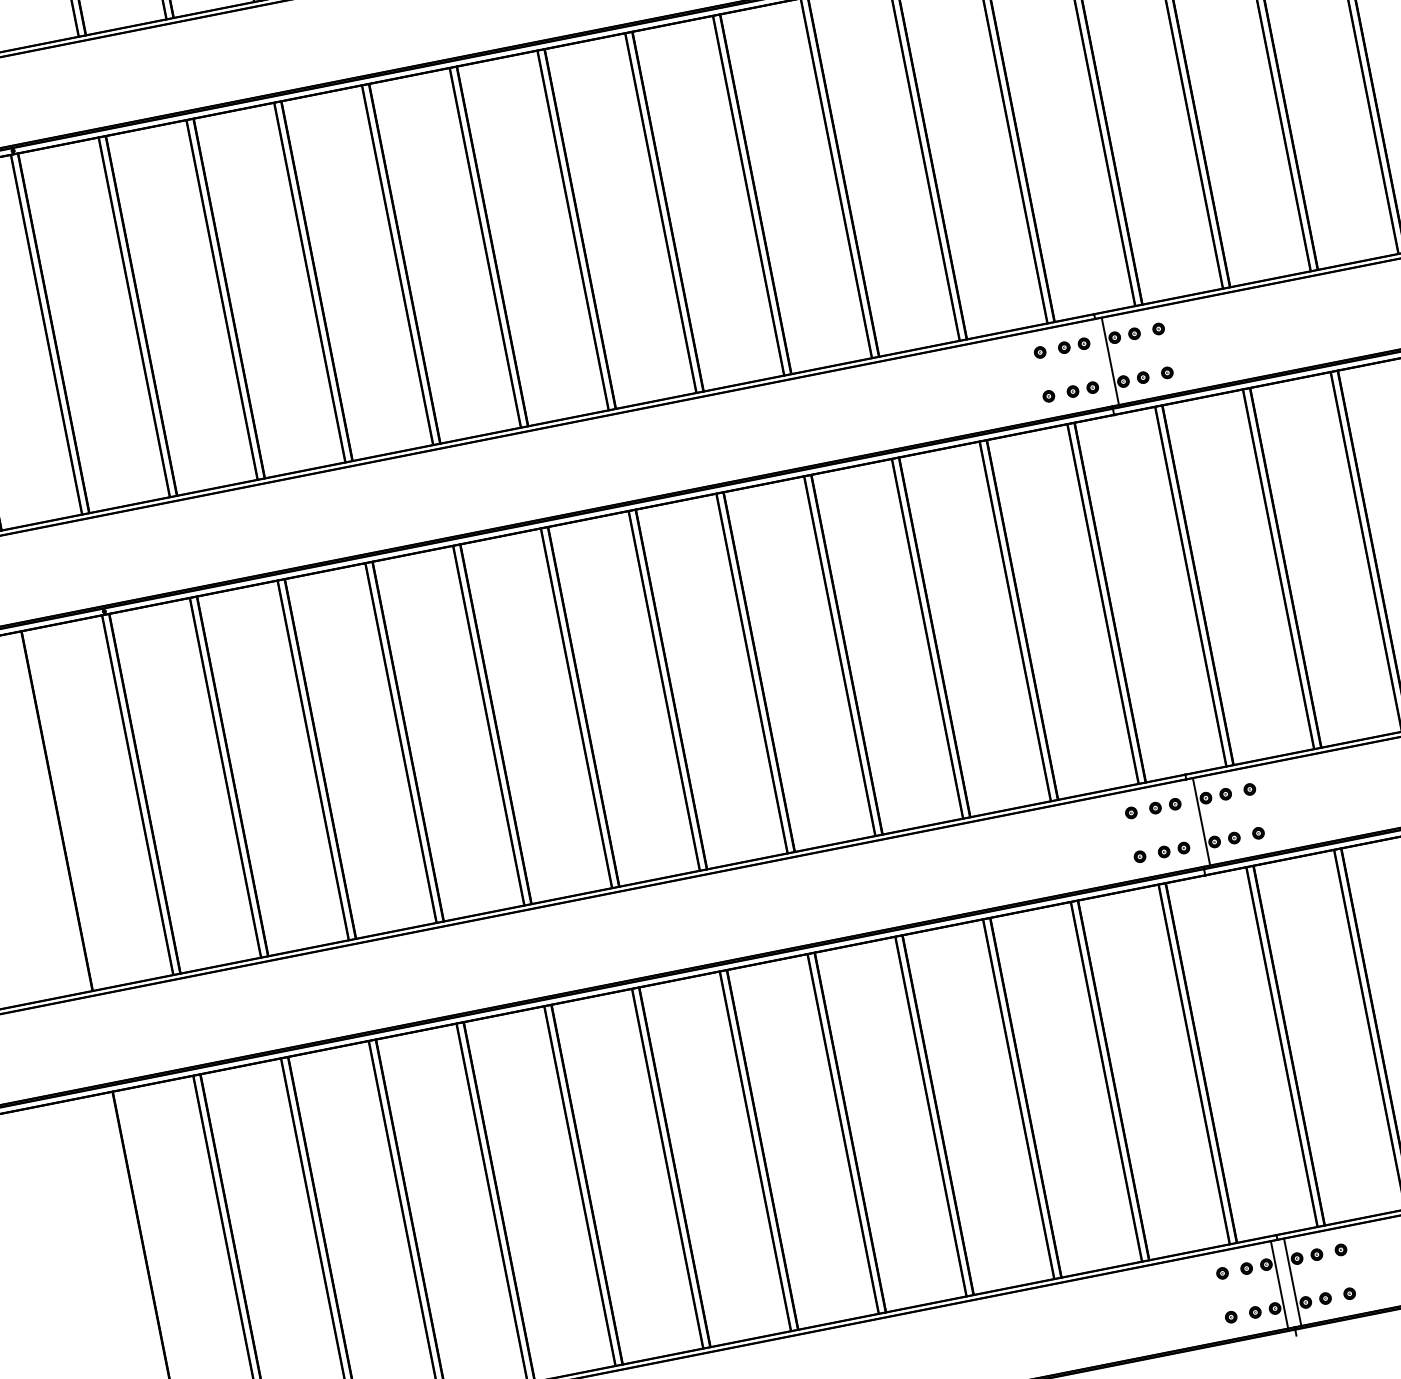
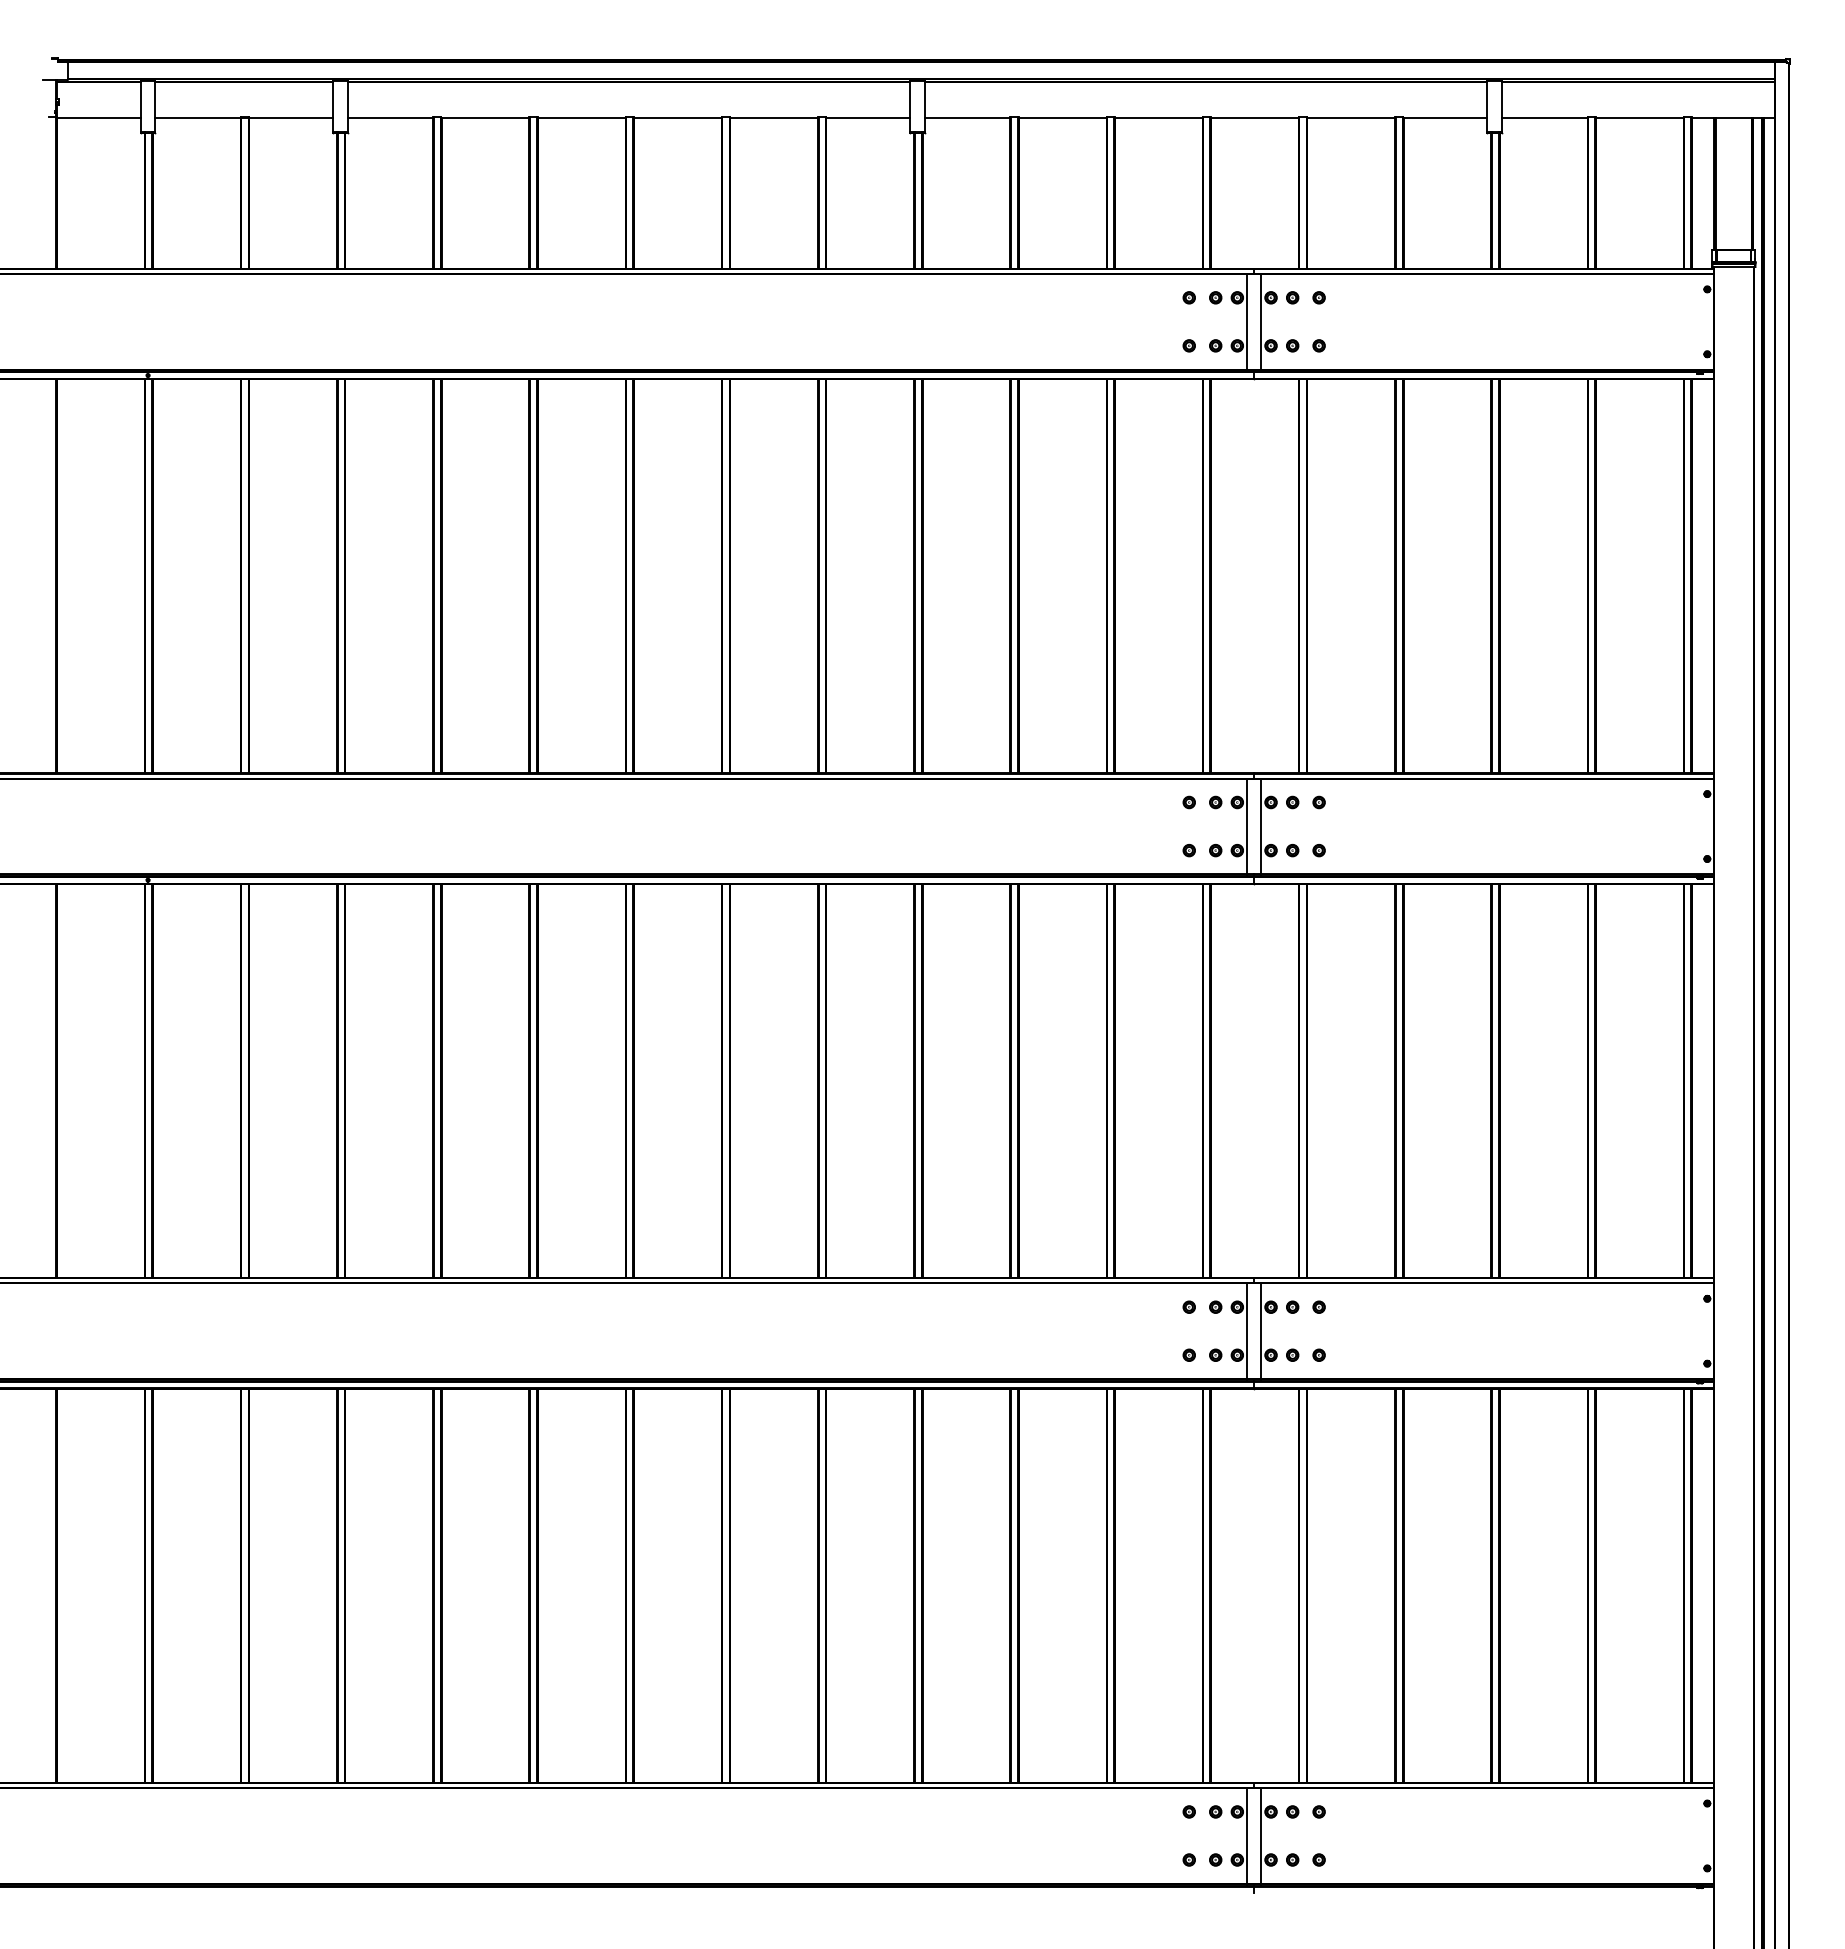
line: (1096, 364) -> (1246, 827), added
line: (1188, 825) -> (1246, 1332), added

